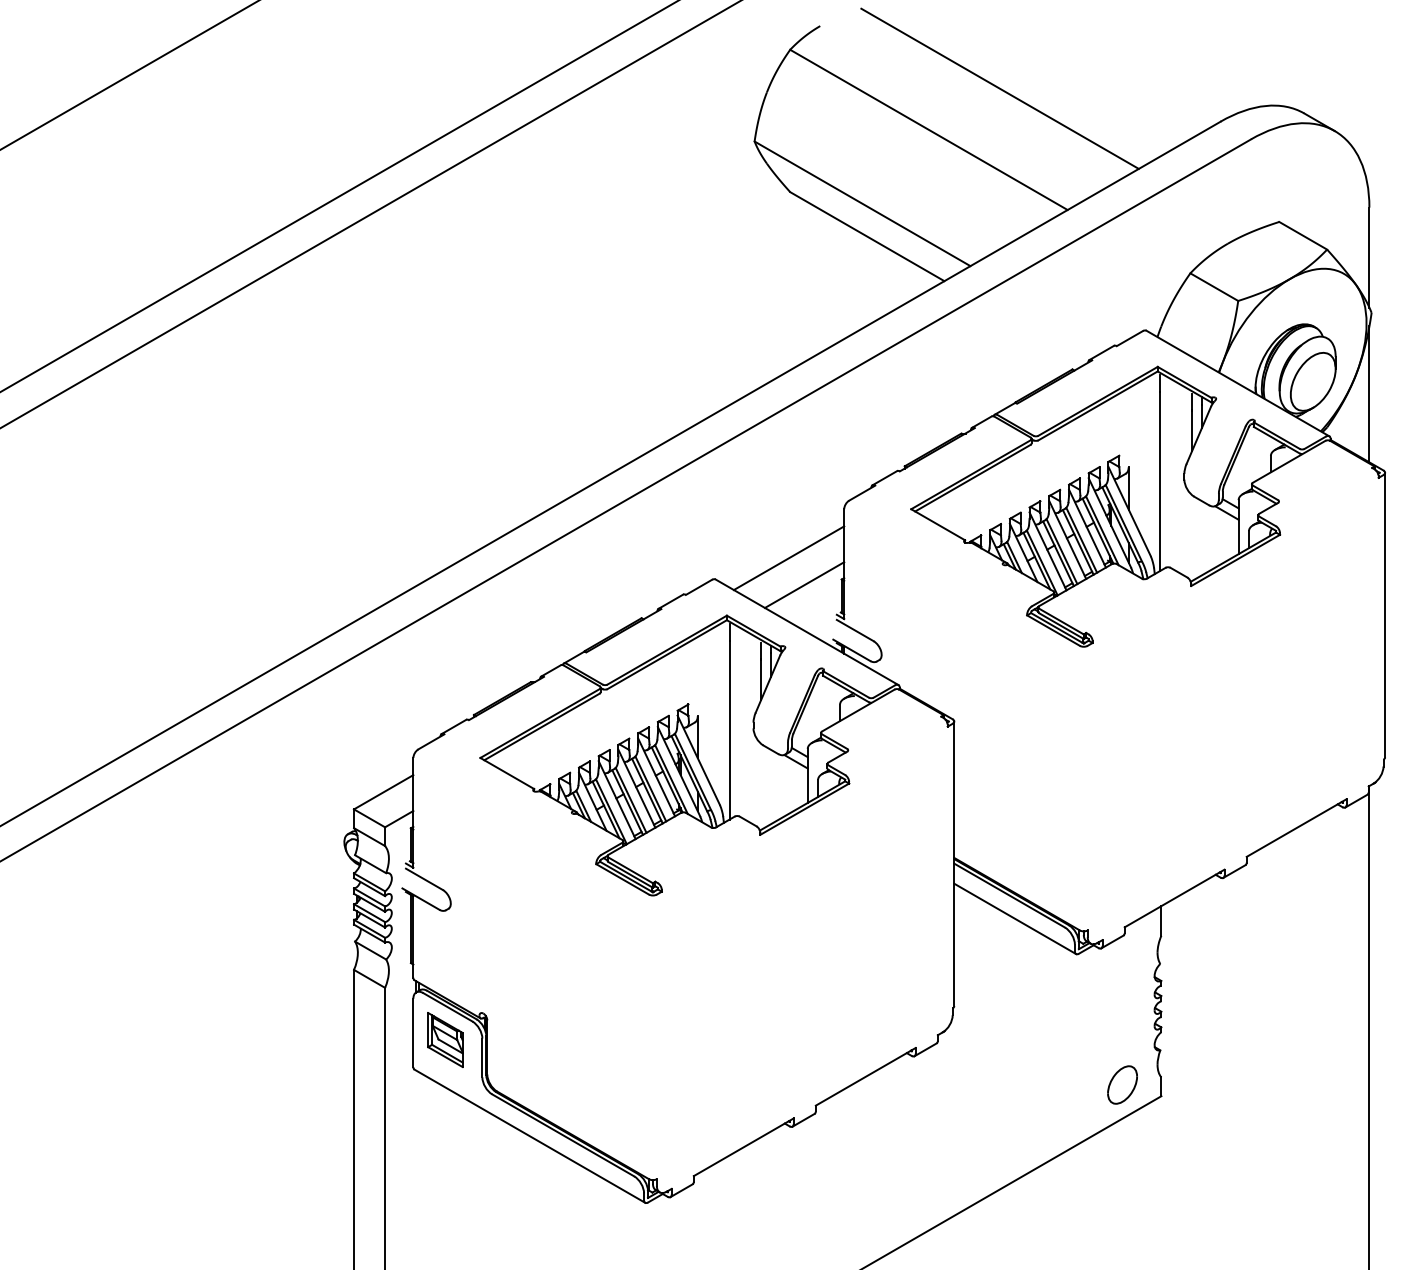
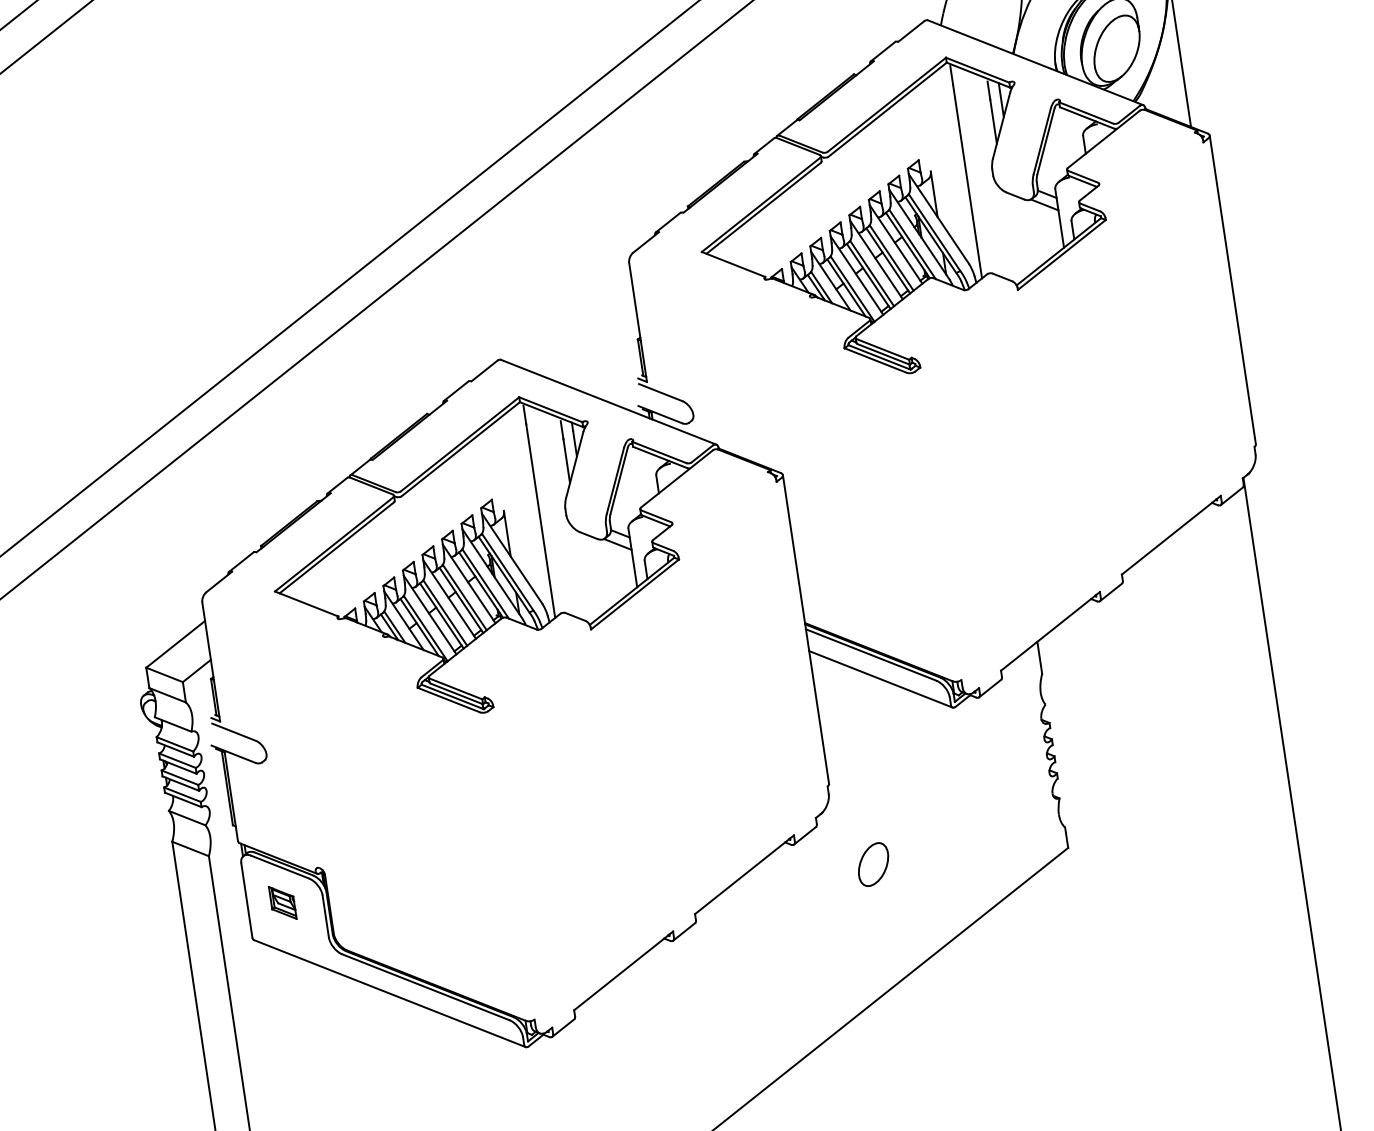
line: (788, 558) -> (576, 325), removed
line: (804, 584) -> (598, 350), removed
part: (445, 1039) -> (282, 902), size x0.6
part: (1122, 1084) -> (873, 864), moved

